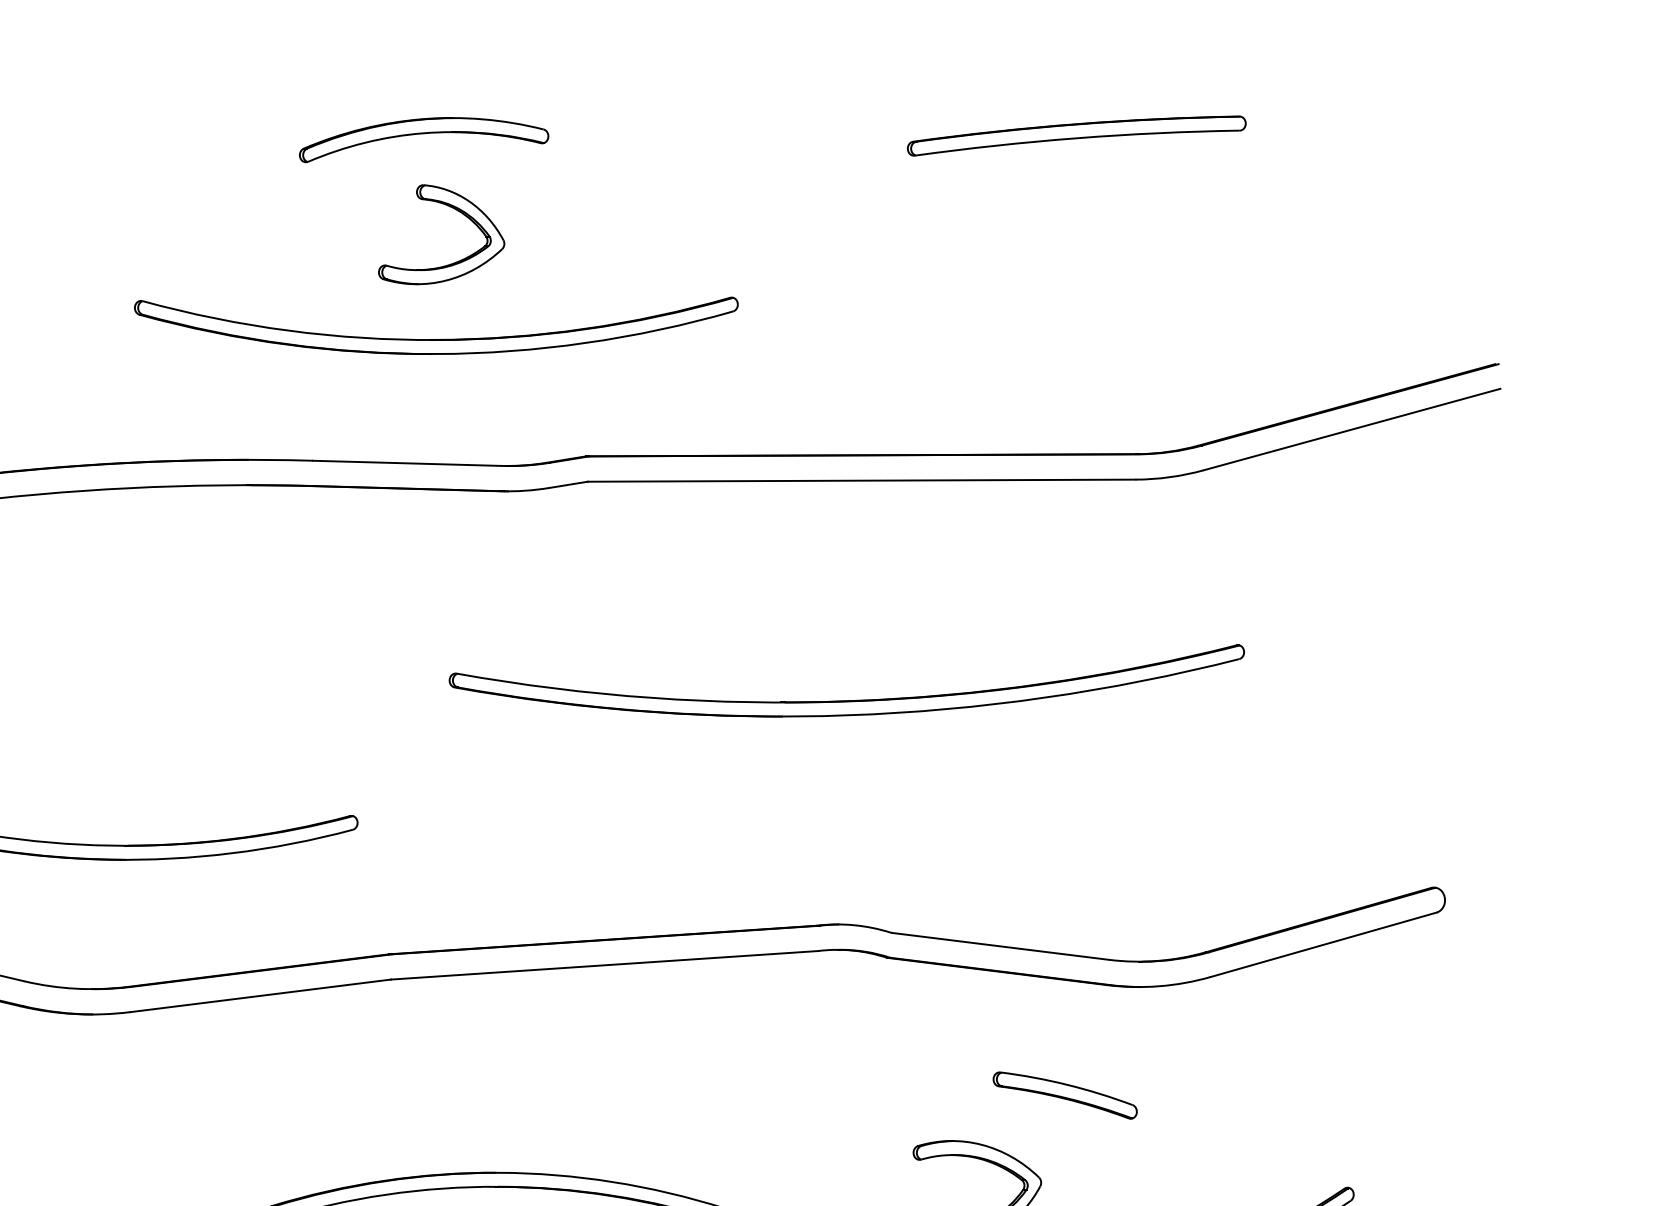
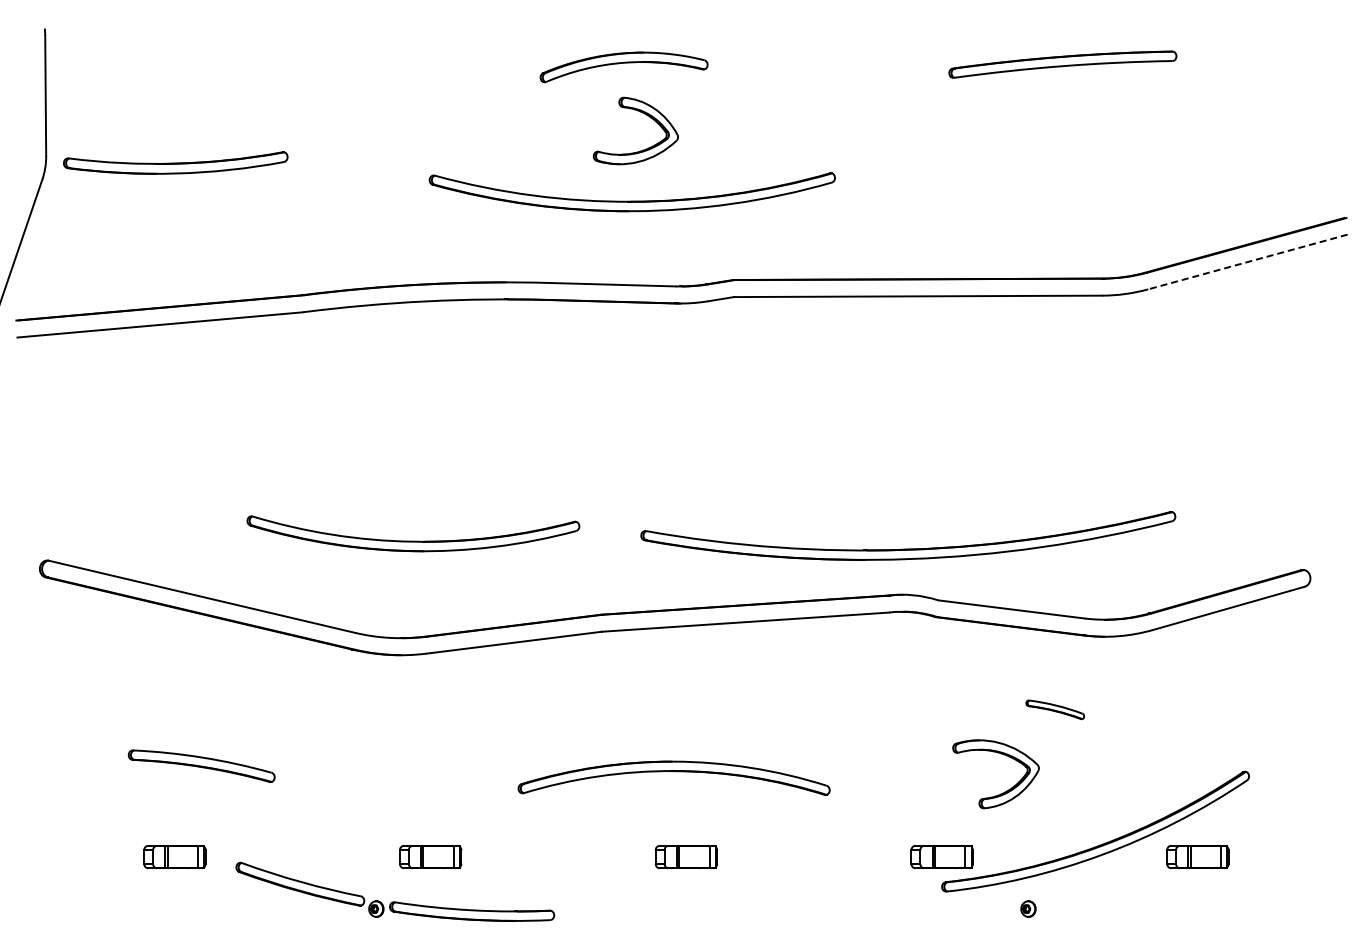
line: (1351, 430) -> (1247, 262), solid -> dashed
part: (847, 699) -> (908, 548), moved
part: (1065, 1095) -> (1055, 709), size x0.6

